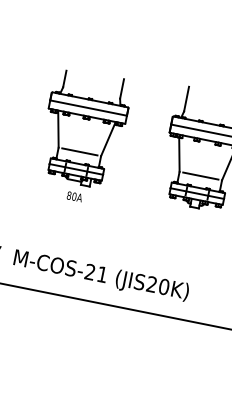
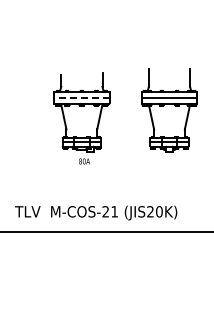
line: (88, 107) -> (81, 97), solid -> dashed
line: (79, 151) -> (81, 129), removed
line: (200, 176) -> (169, 129), removed

